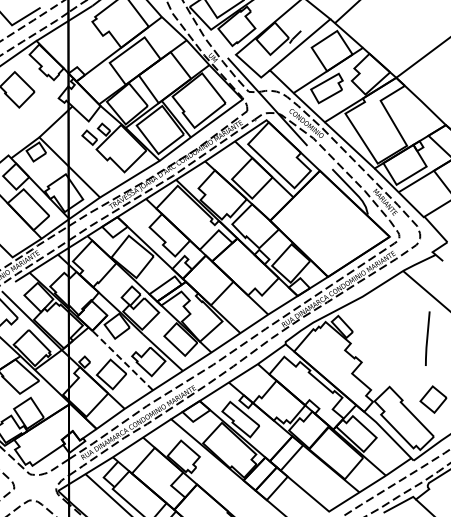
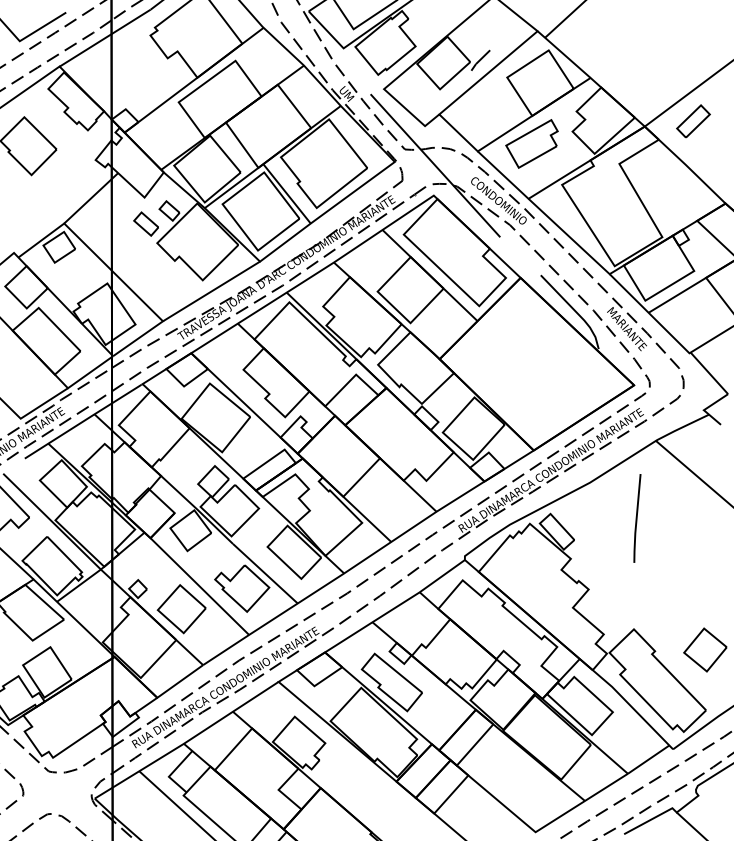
part: (426, 73) -> (693, 119), added
line: (427, 338) -> (637, 518), moved
line: (122, 360) -> (199, 586), dashed -> solid

